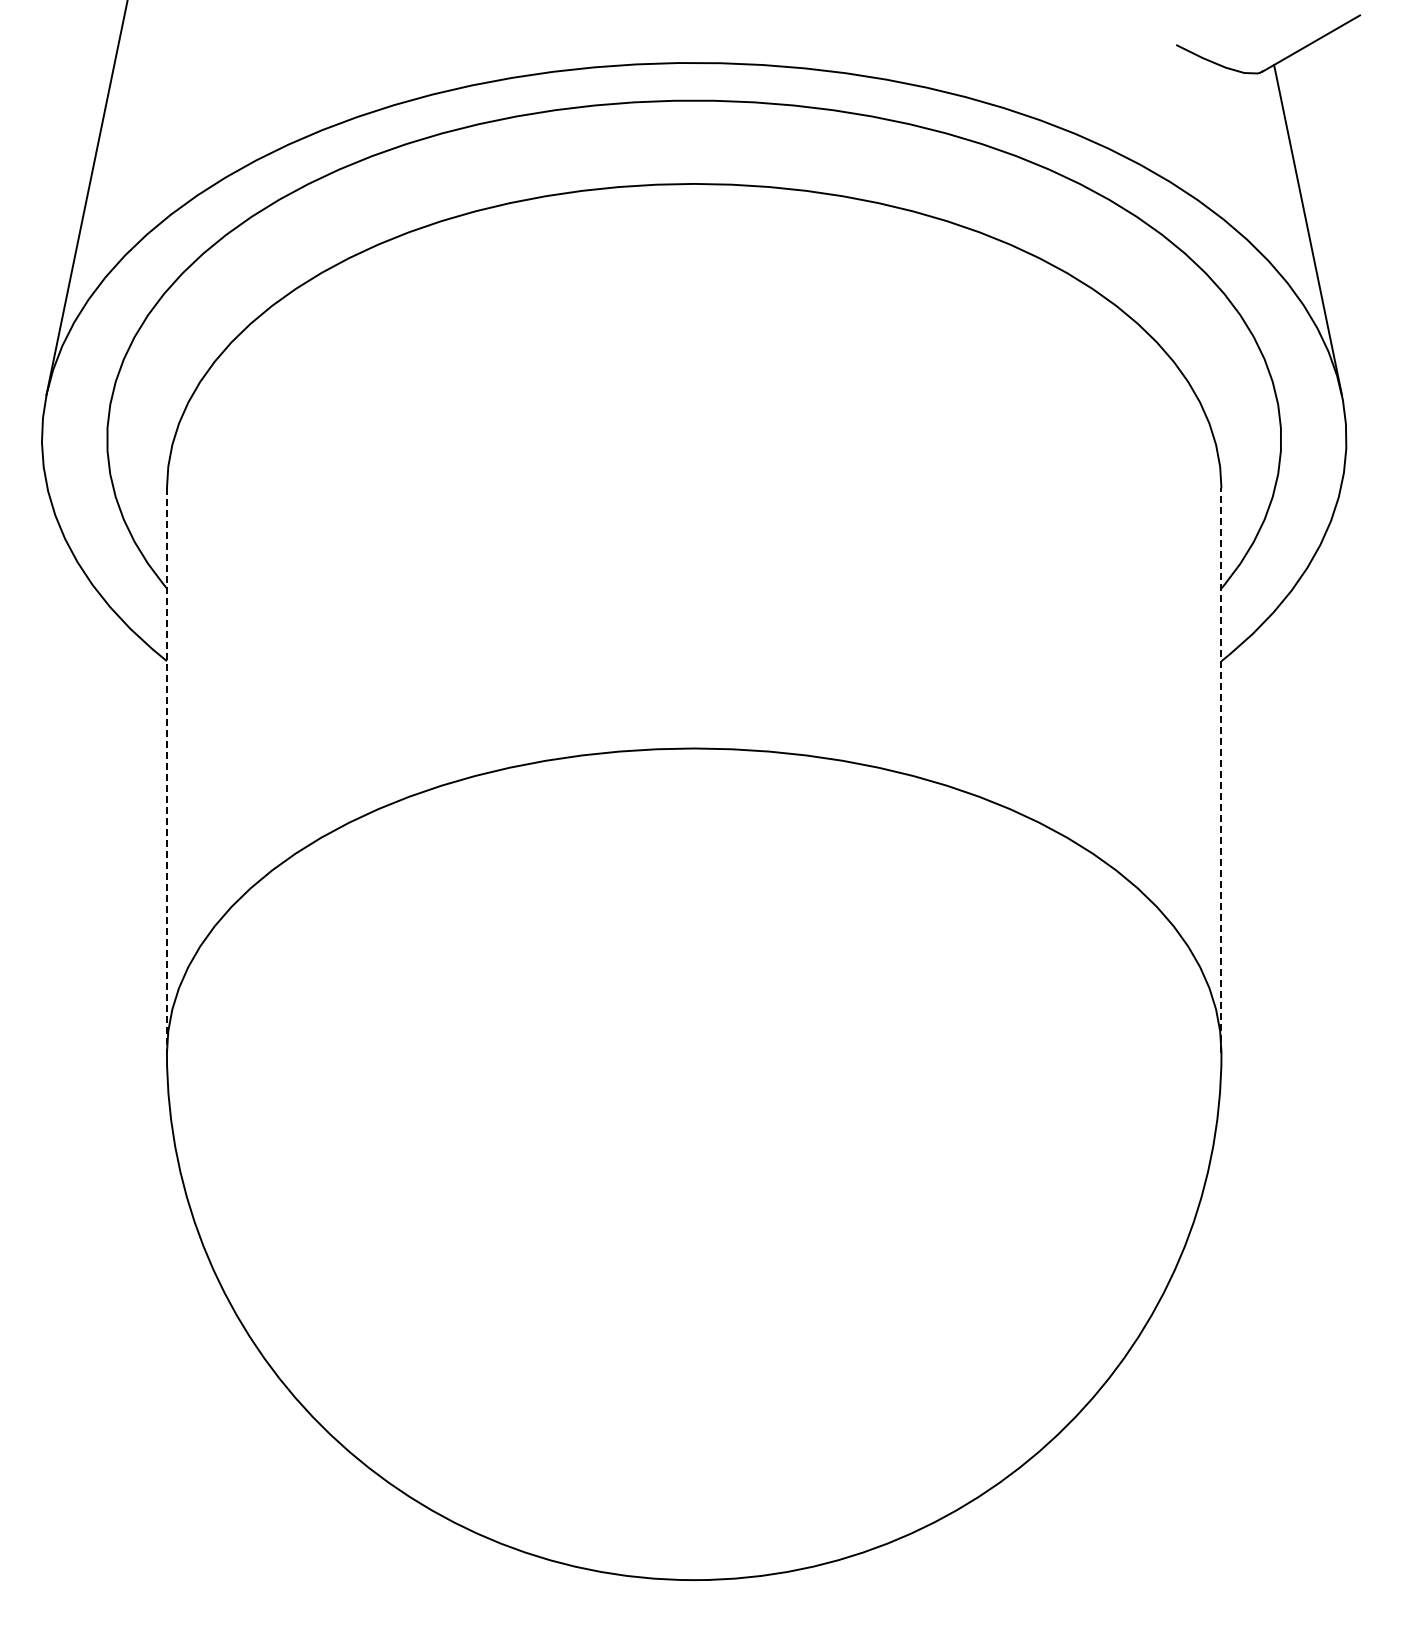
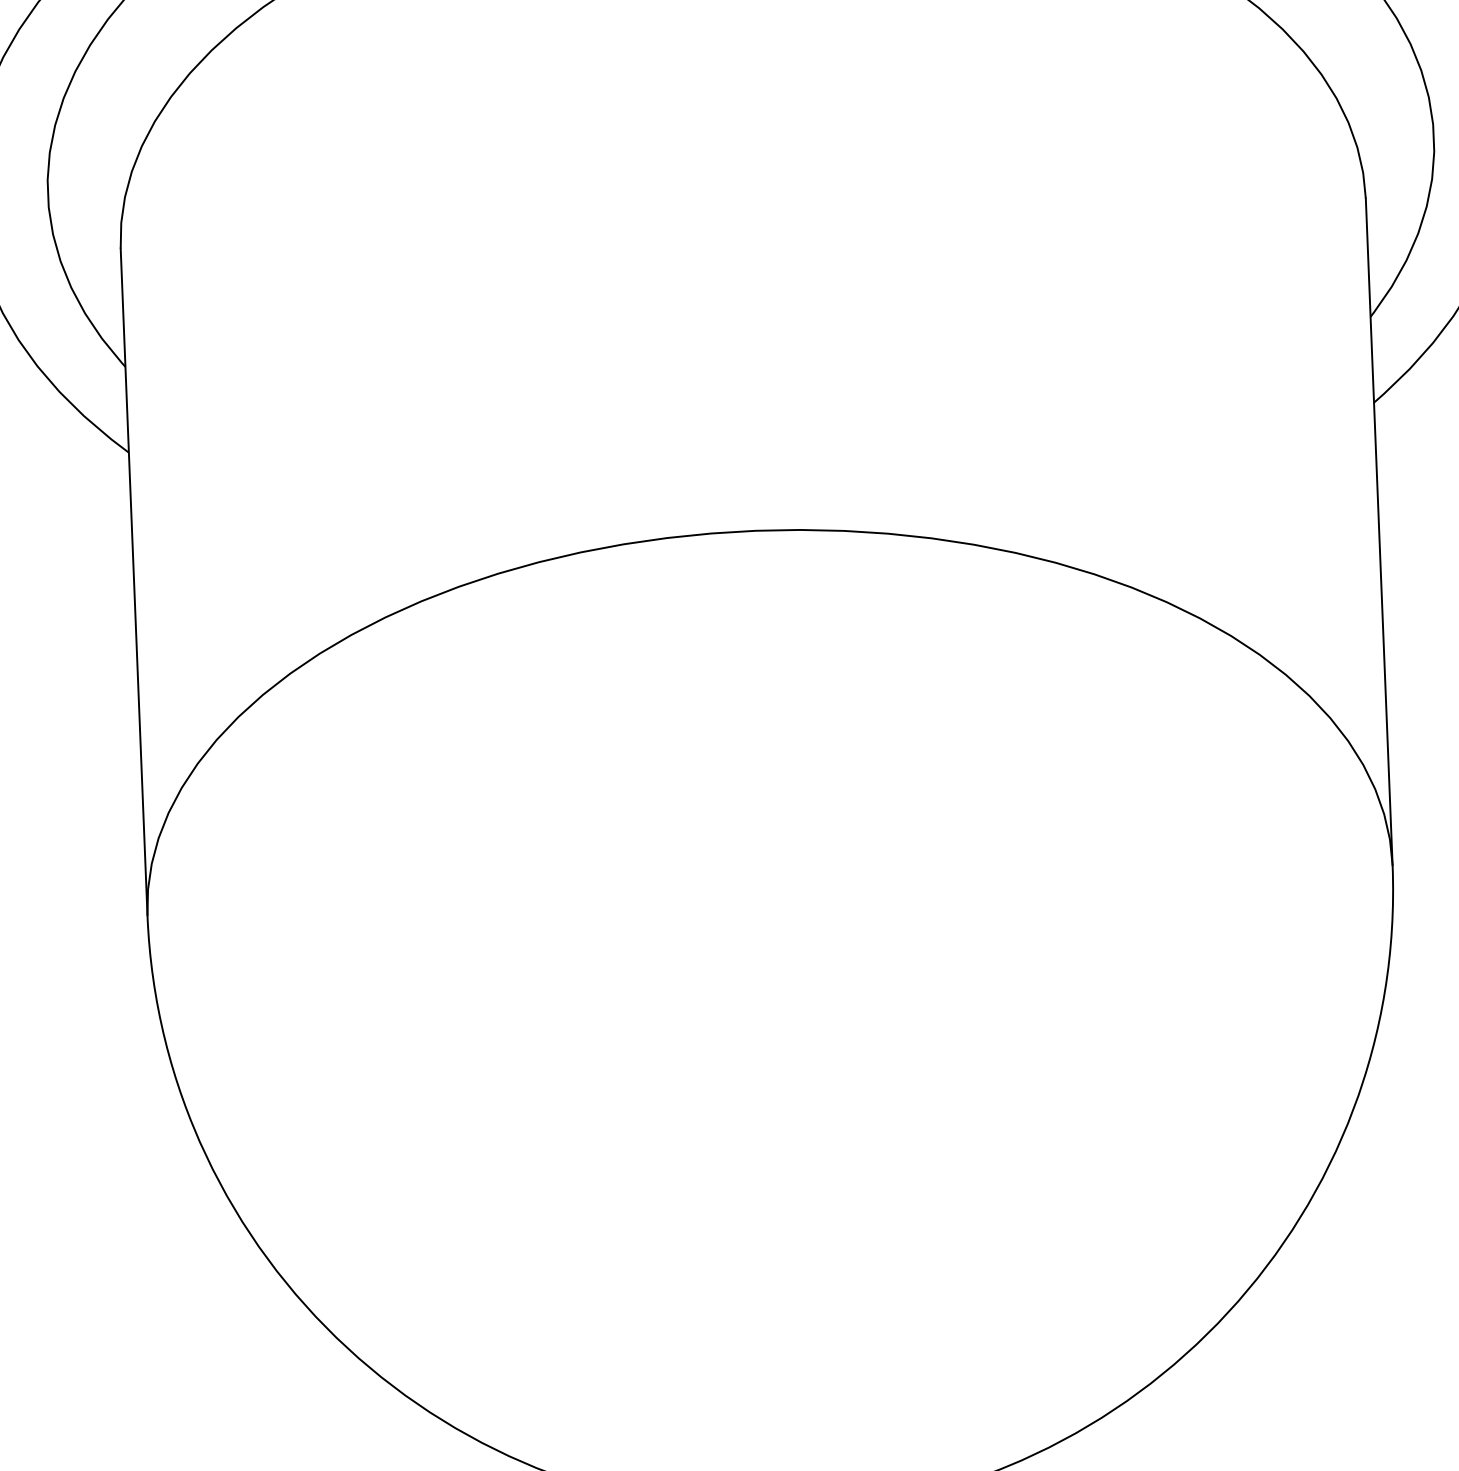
line: (1221, 770) -> (1379, 531), dashed -> solid
line: (166, 771) -> (133, 583), dashed -> solid

